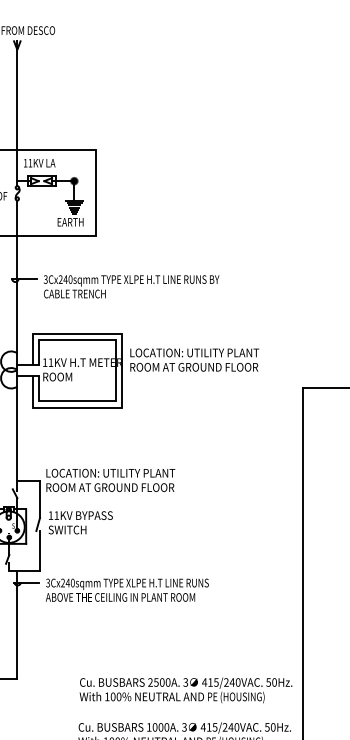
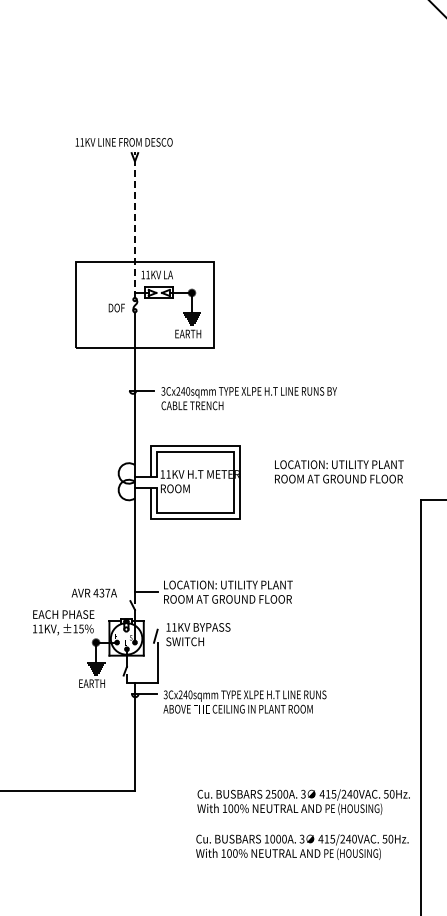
line: (16, 112) -> (134, 224), solid -> dashed
text: (194, 359) -> (339, 471), moved
line: (39, 498) -> (157, 610), removed

